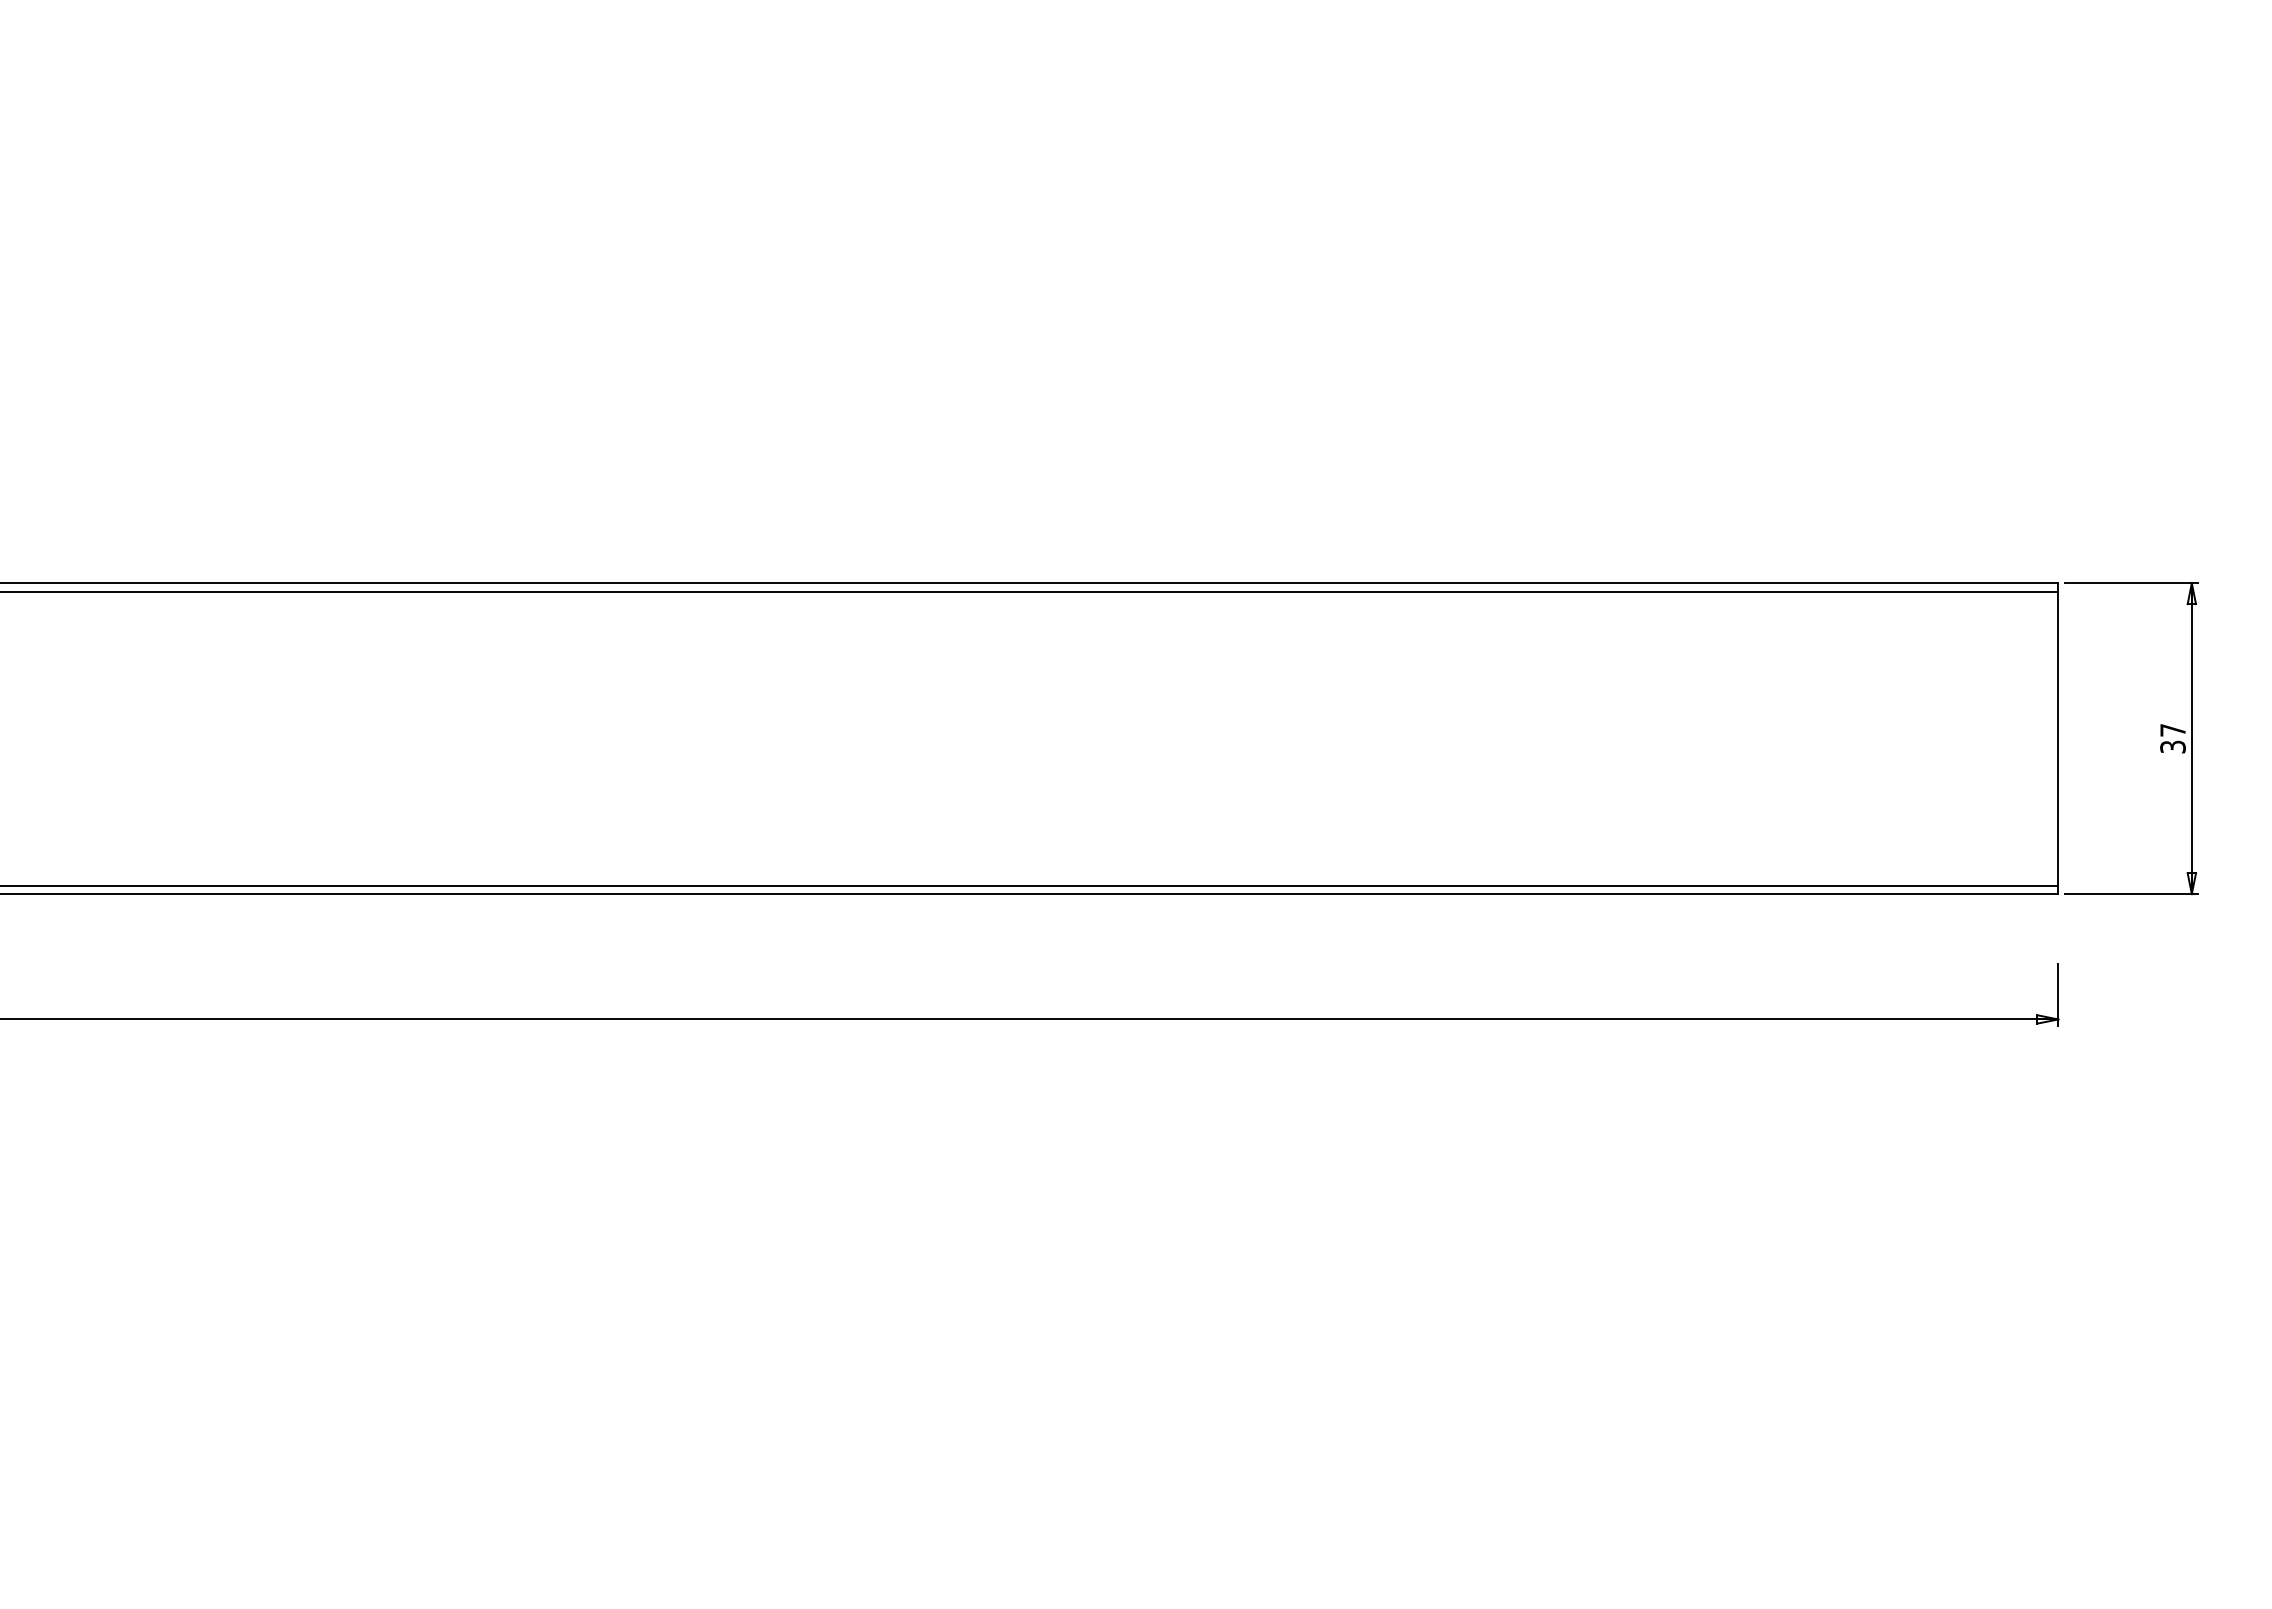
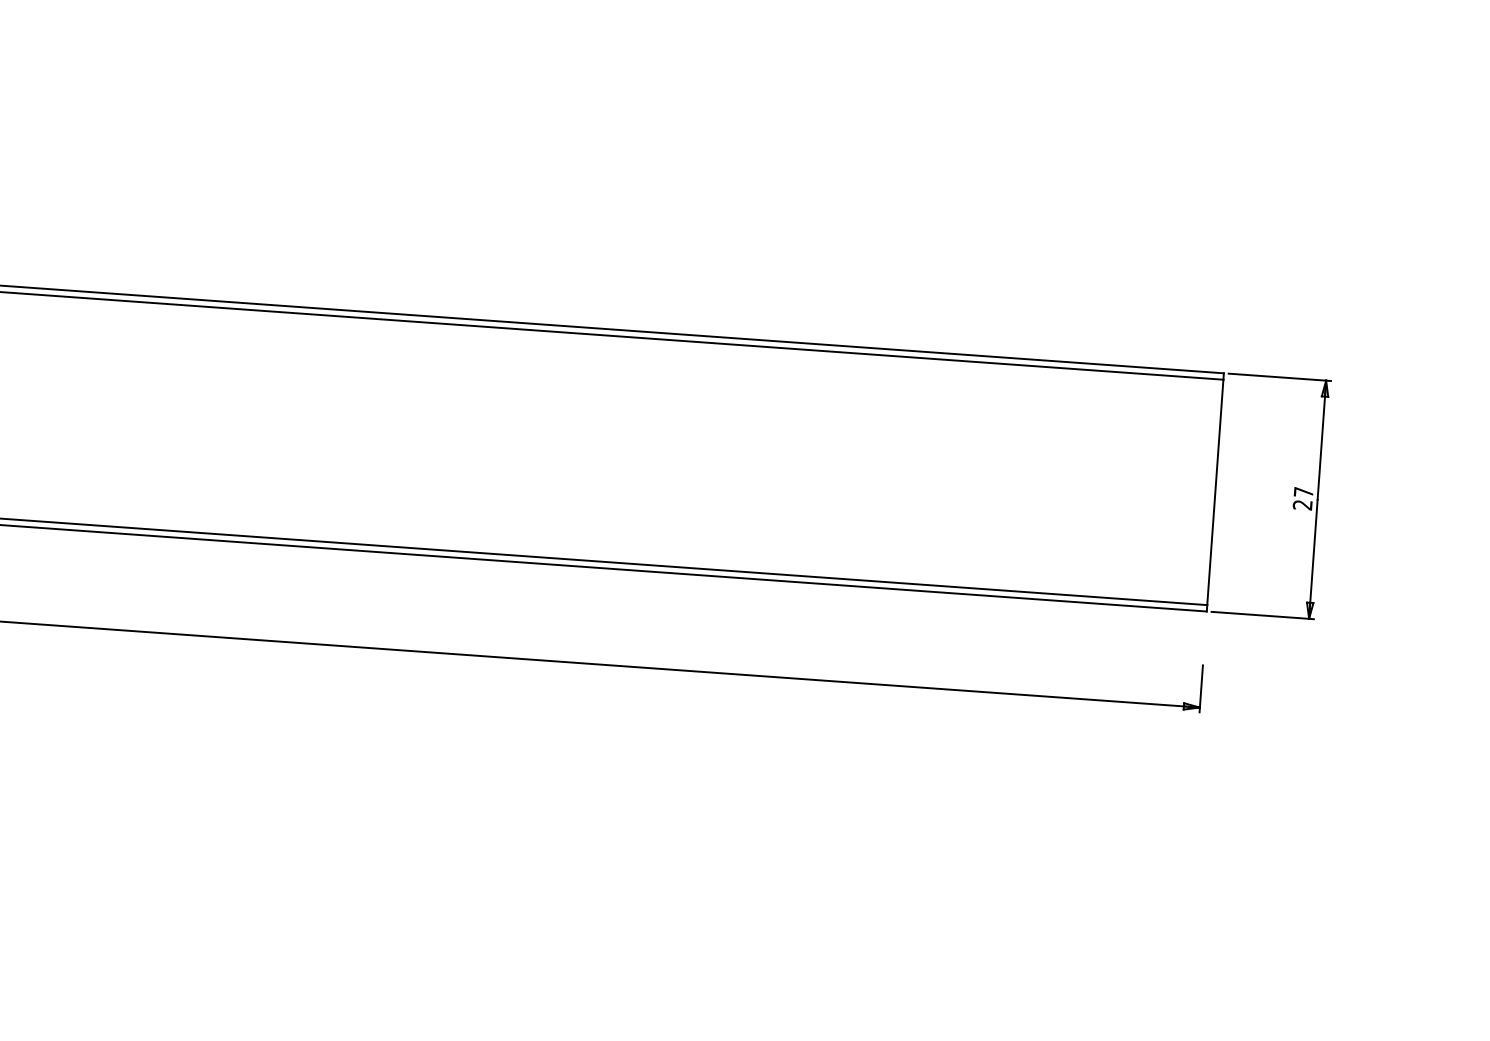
text: (2172, 746) -> (1302, 504), 37 -> 27

